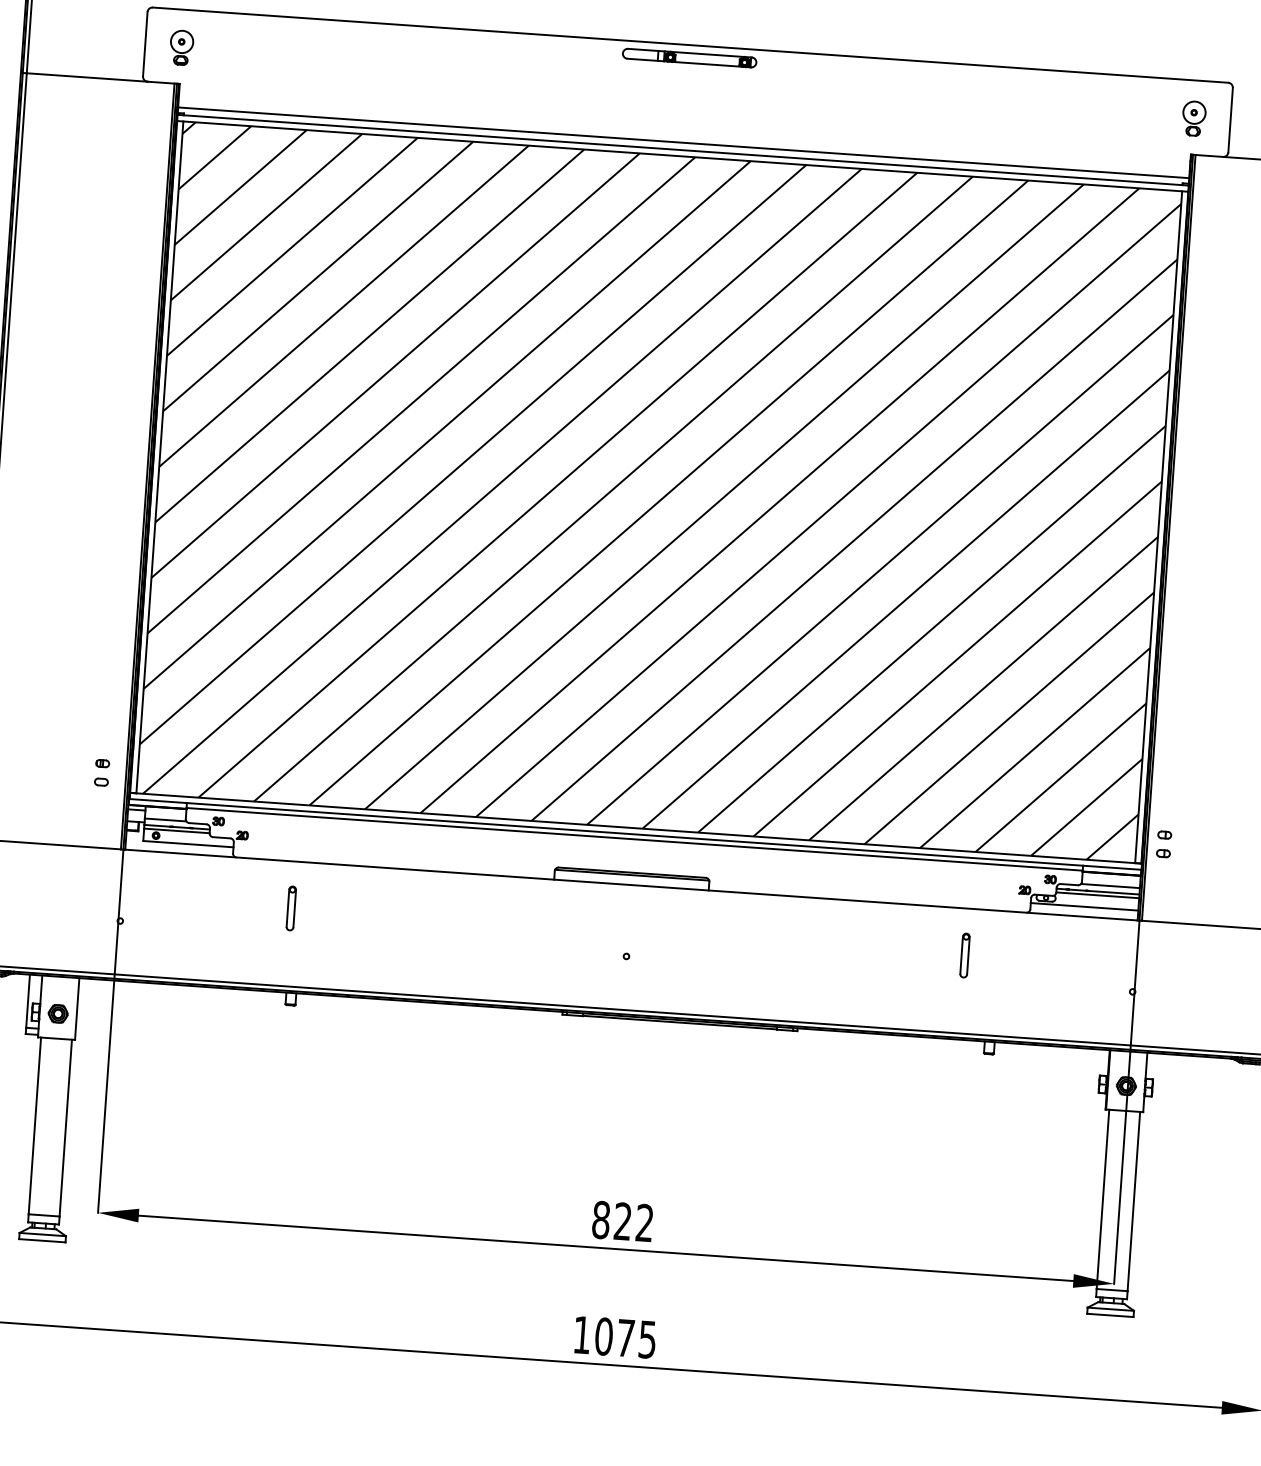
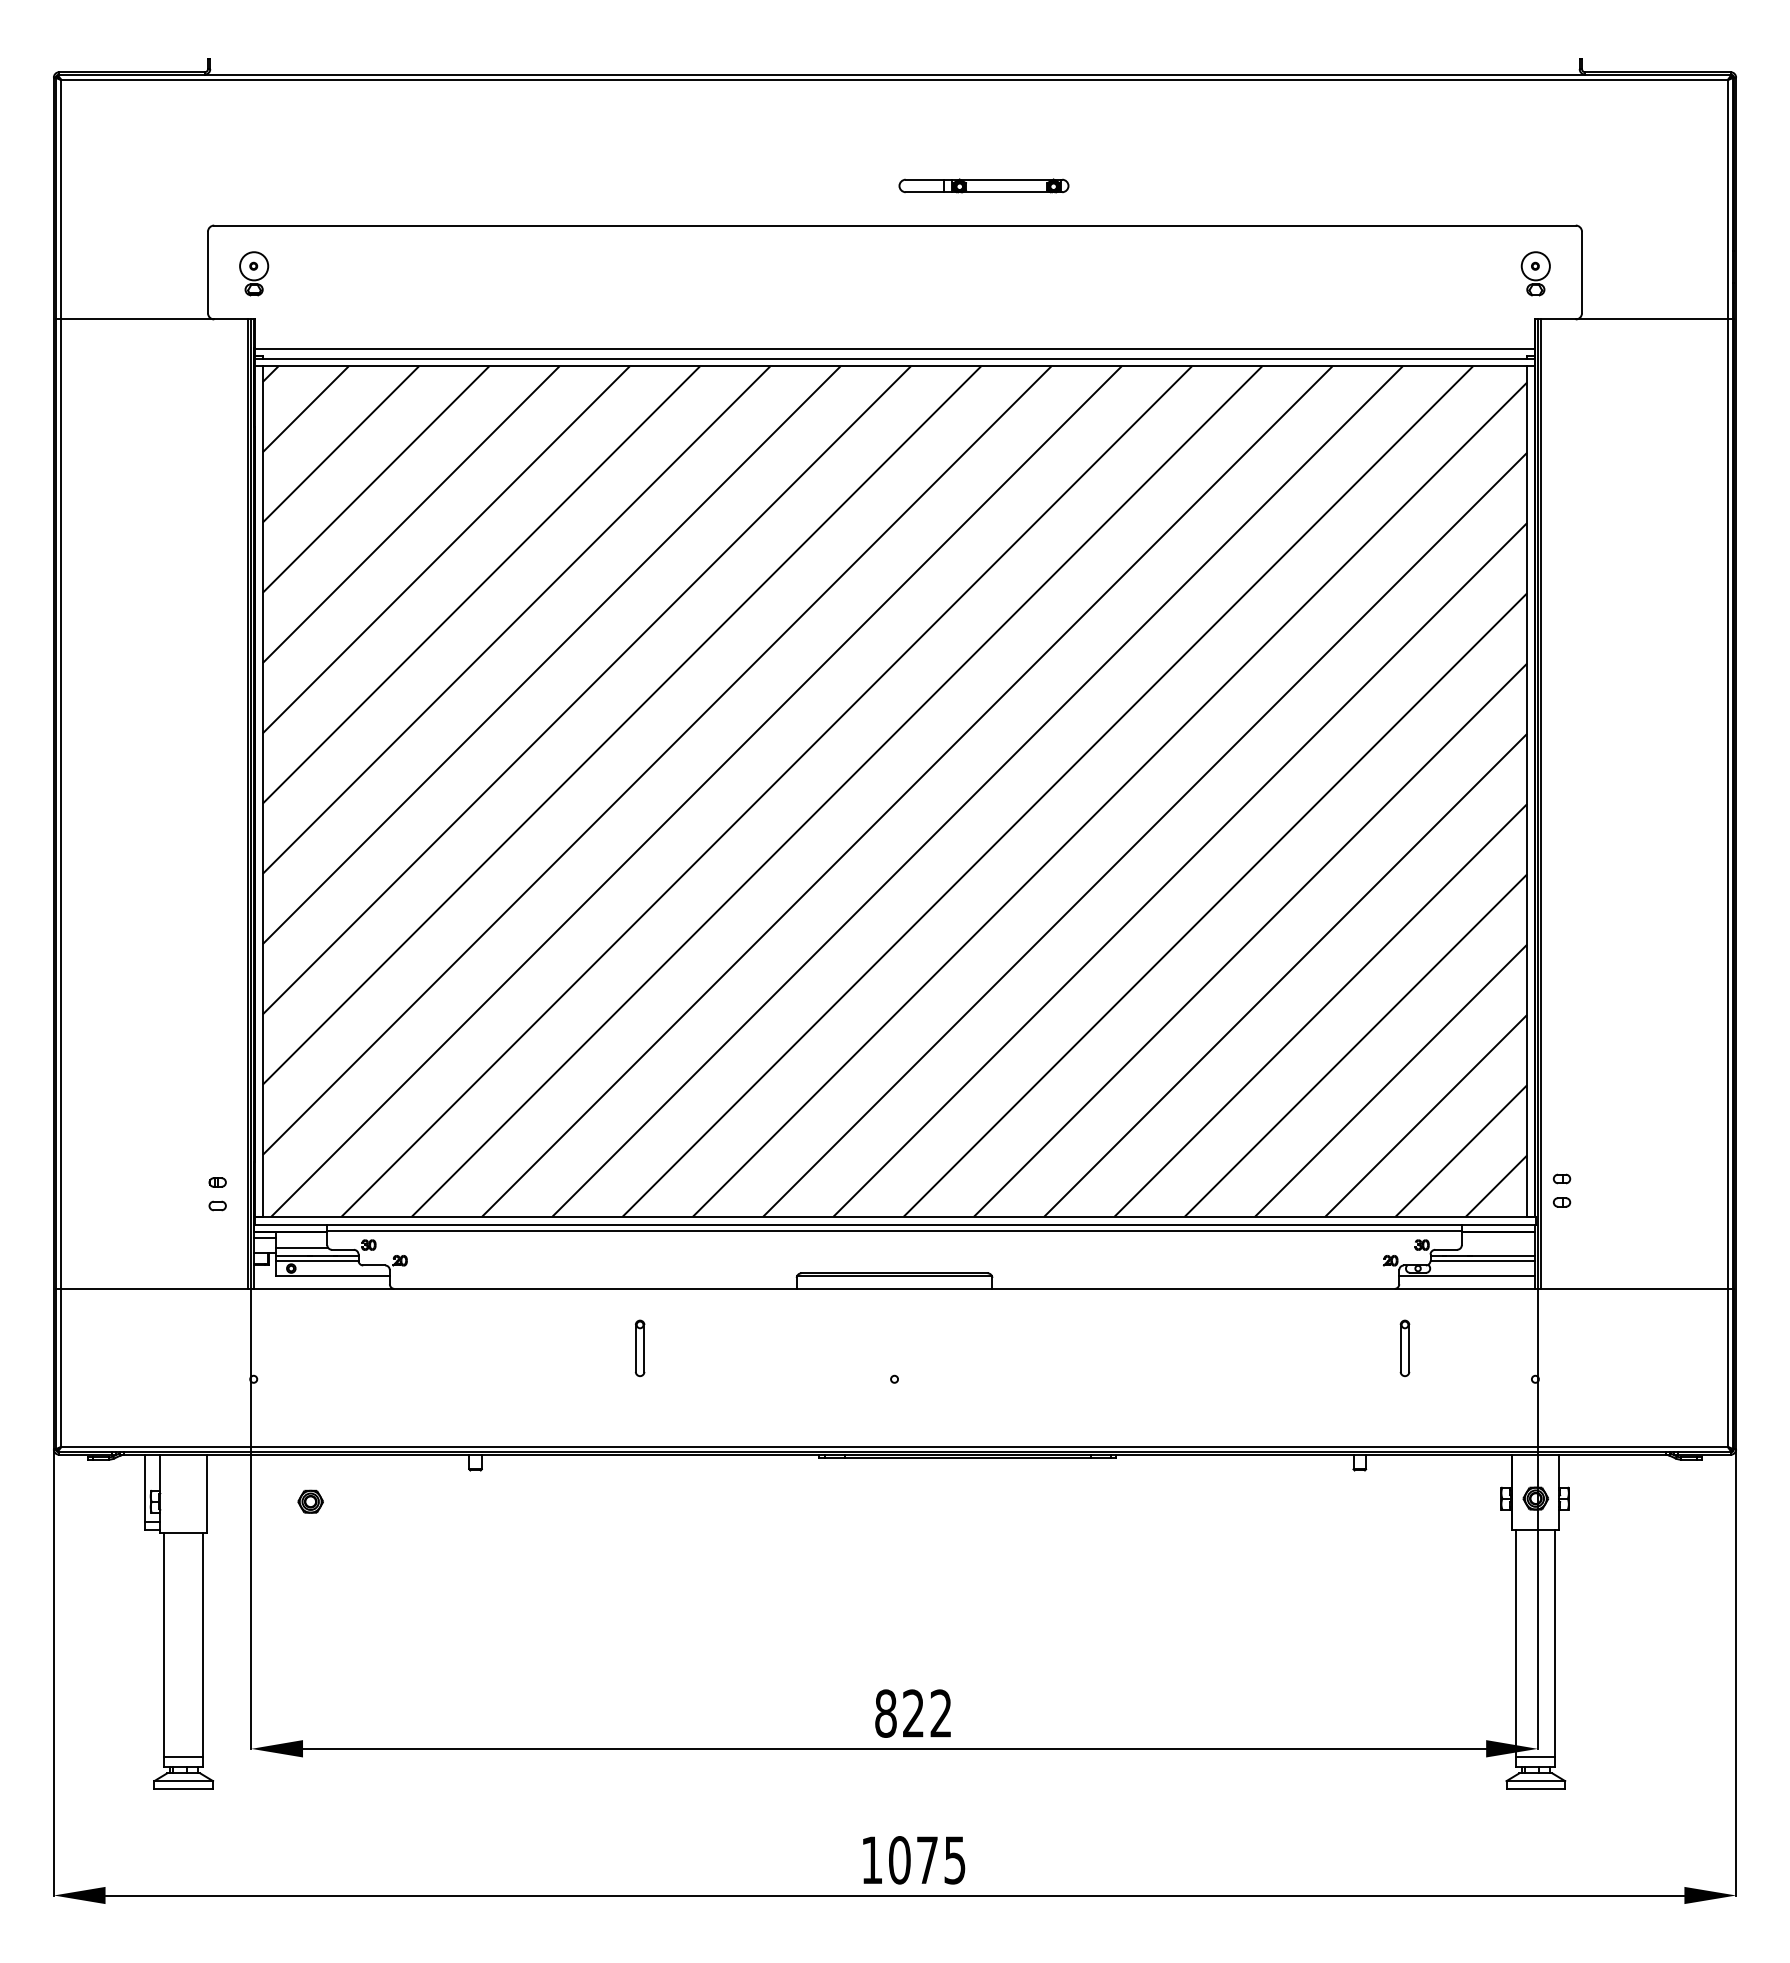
part: (689, 57) -> (983, 185), moved
line: (1110, 885) -> (1497, 1247), removed
part: (291, 907) -> (640, 1347), moved
part: (964, 954) -> (1404, 1347), moved
part: (58, 1013) -> (310, 1501), moved

